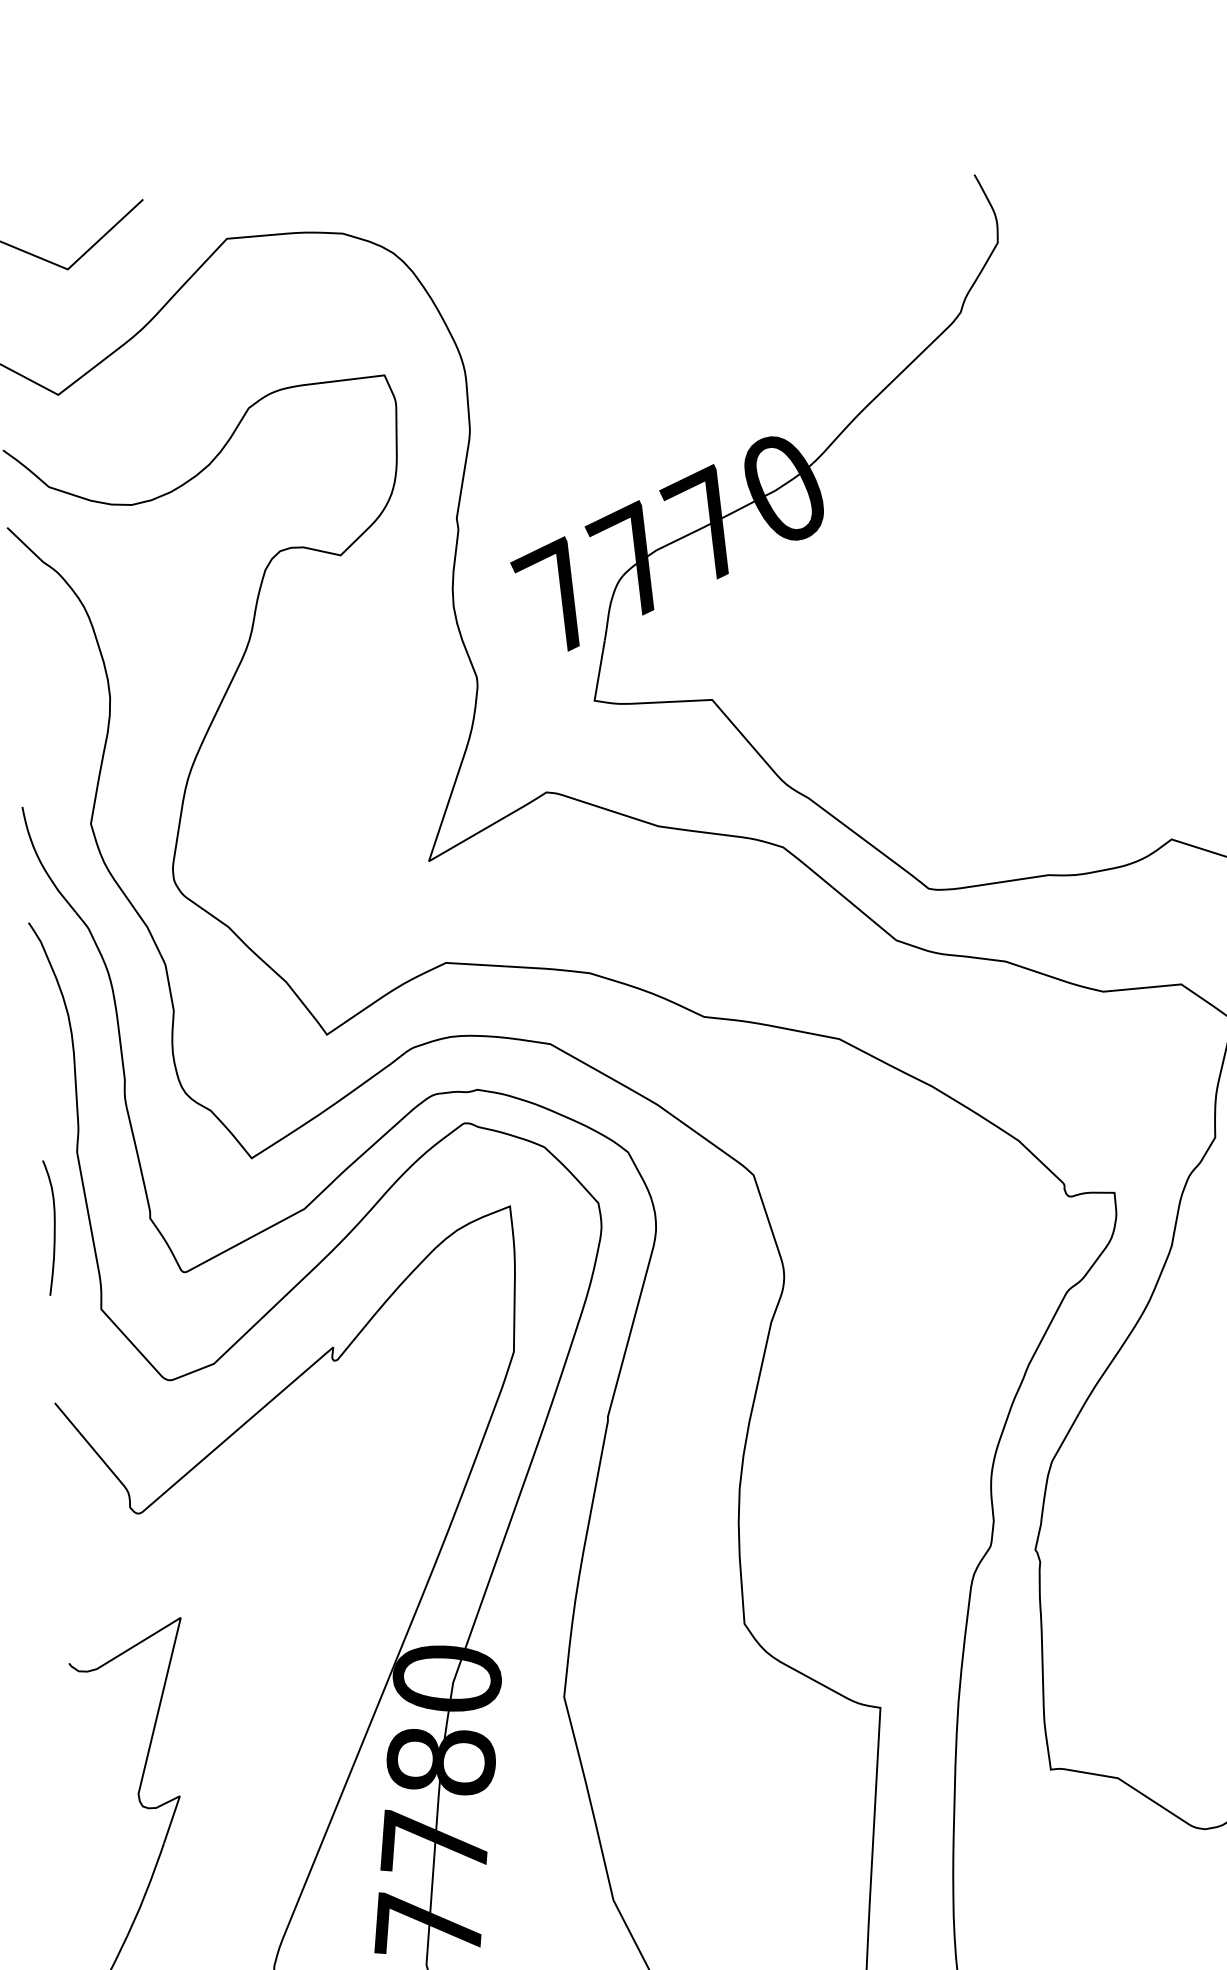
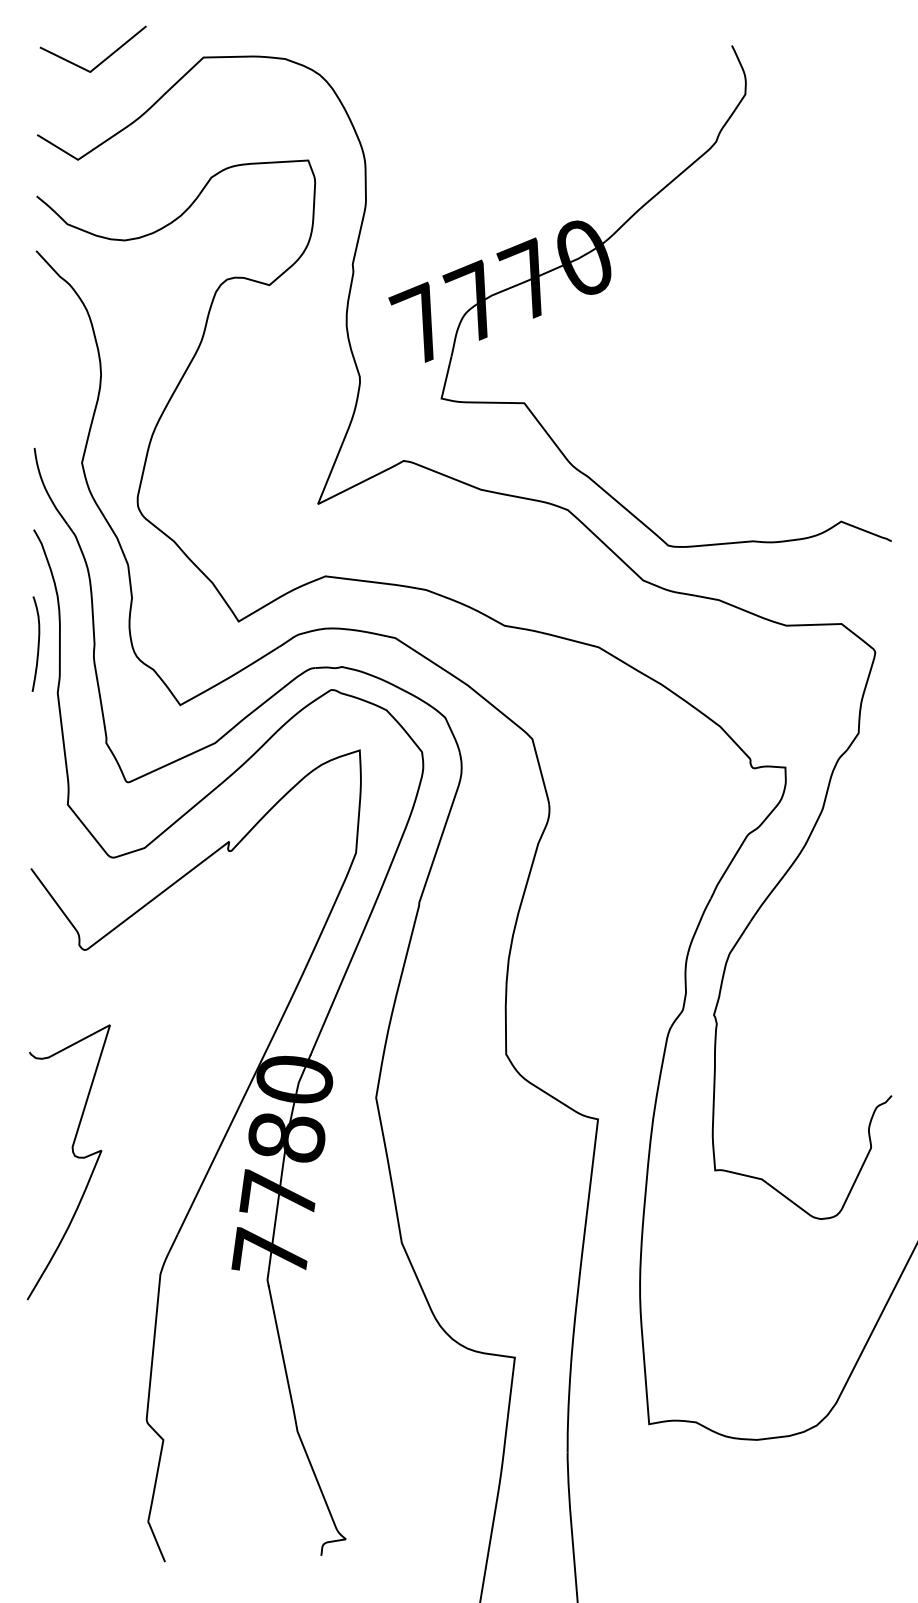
curve: (52, 1226) -> (37, 643), moved

